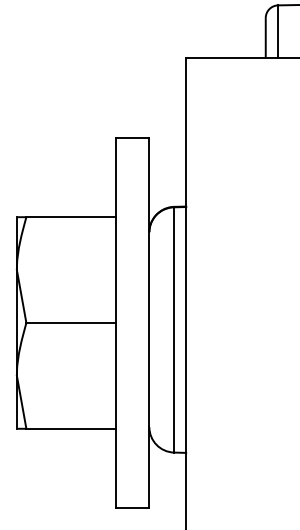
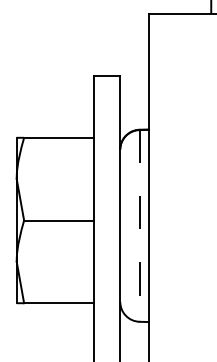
line: (174, 329) -> (139, 225), solid -> dashed

